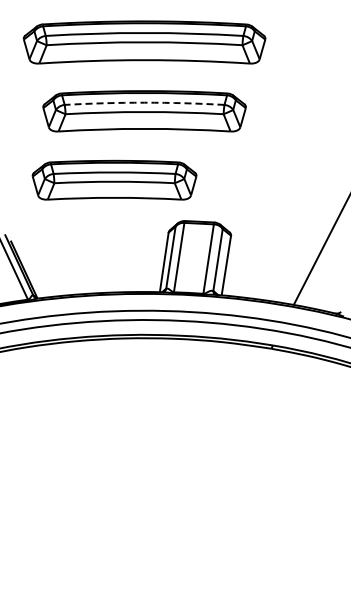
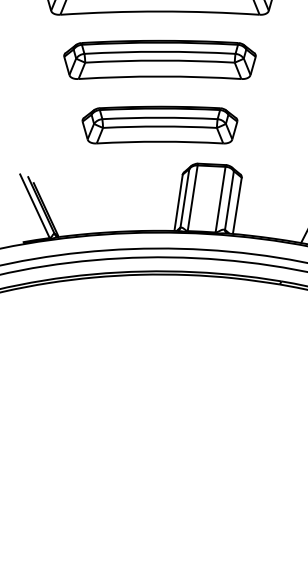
arc: (144, 102) -> (159, 51), dashed -> solid
part: (114, 179) -> (159, 124), moved

